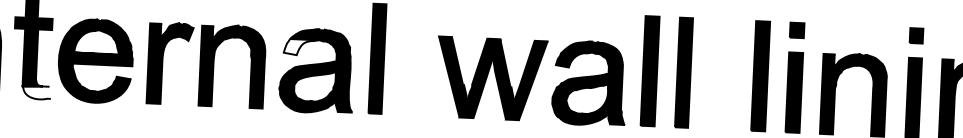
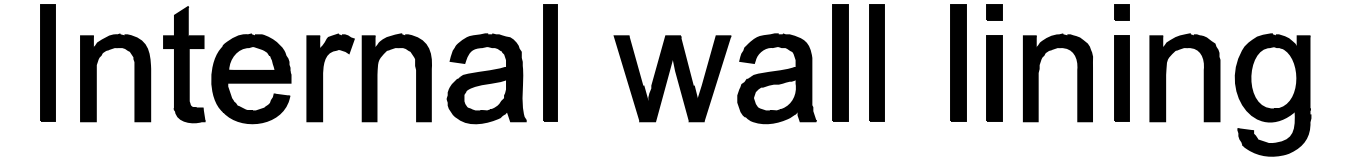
fill: (300, 47) -> (468, 54), added
fill: (36, 92) -> (189, 115), added

